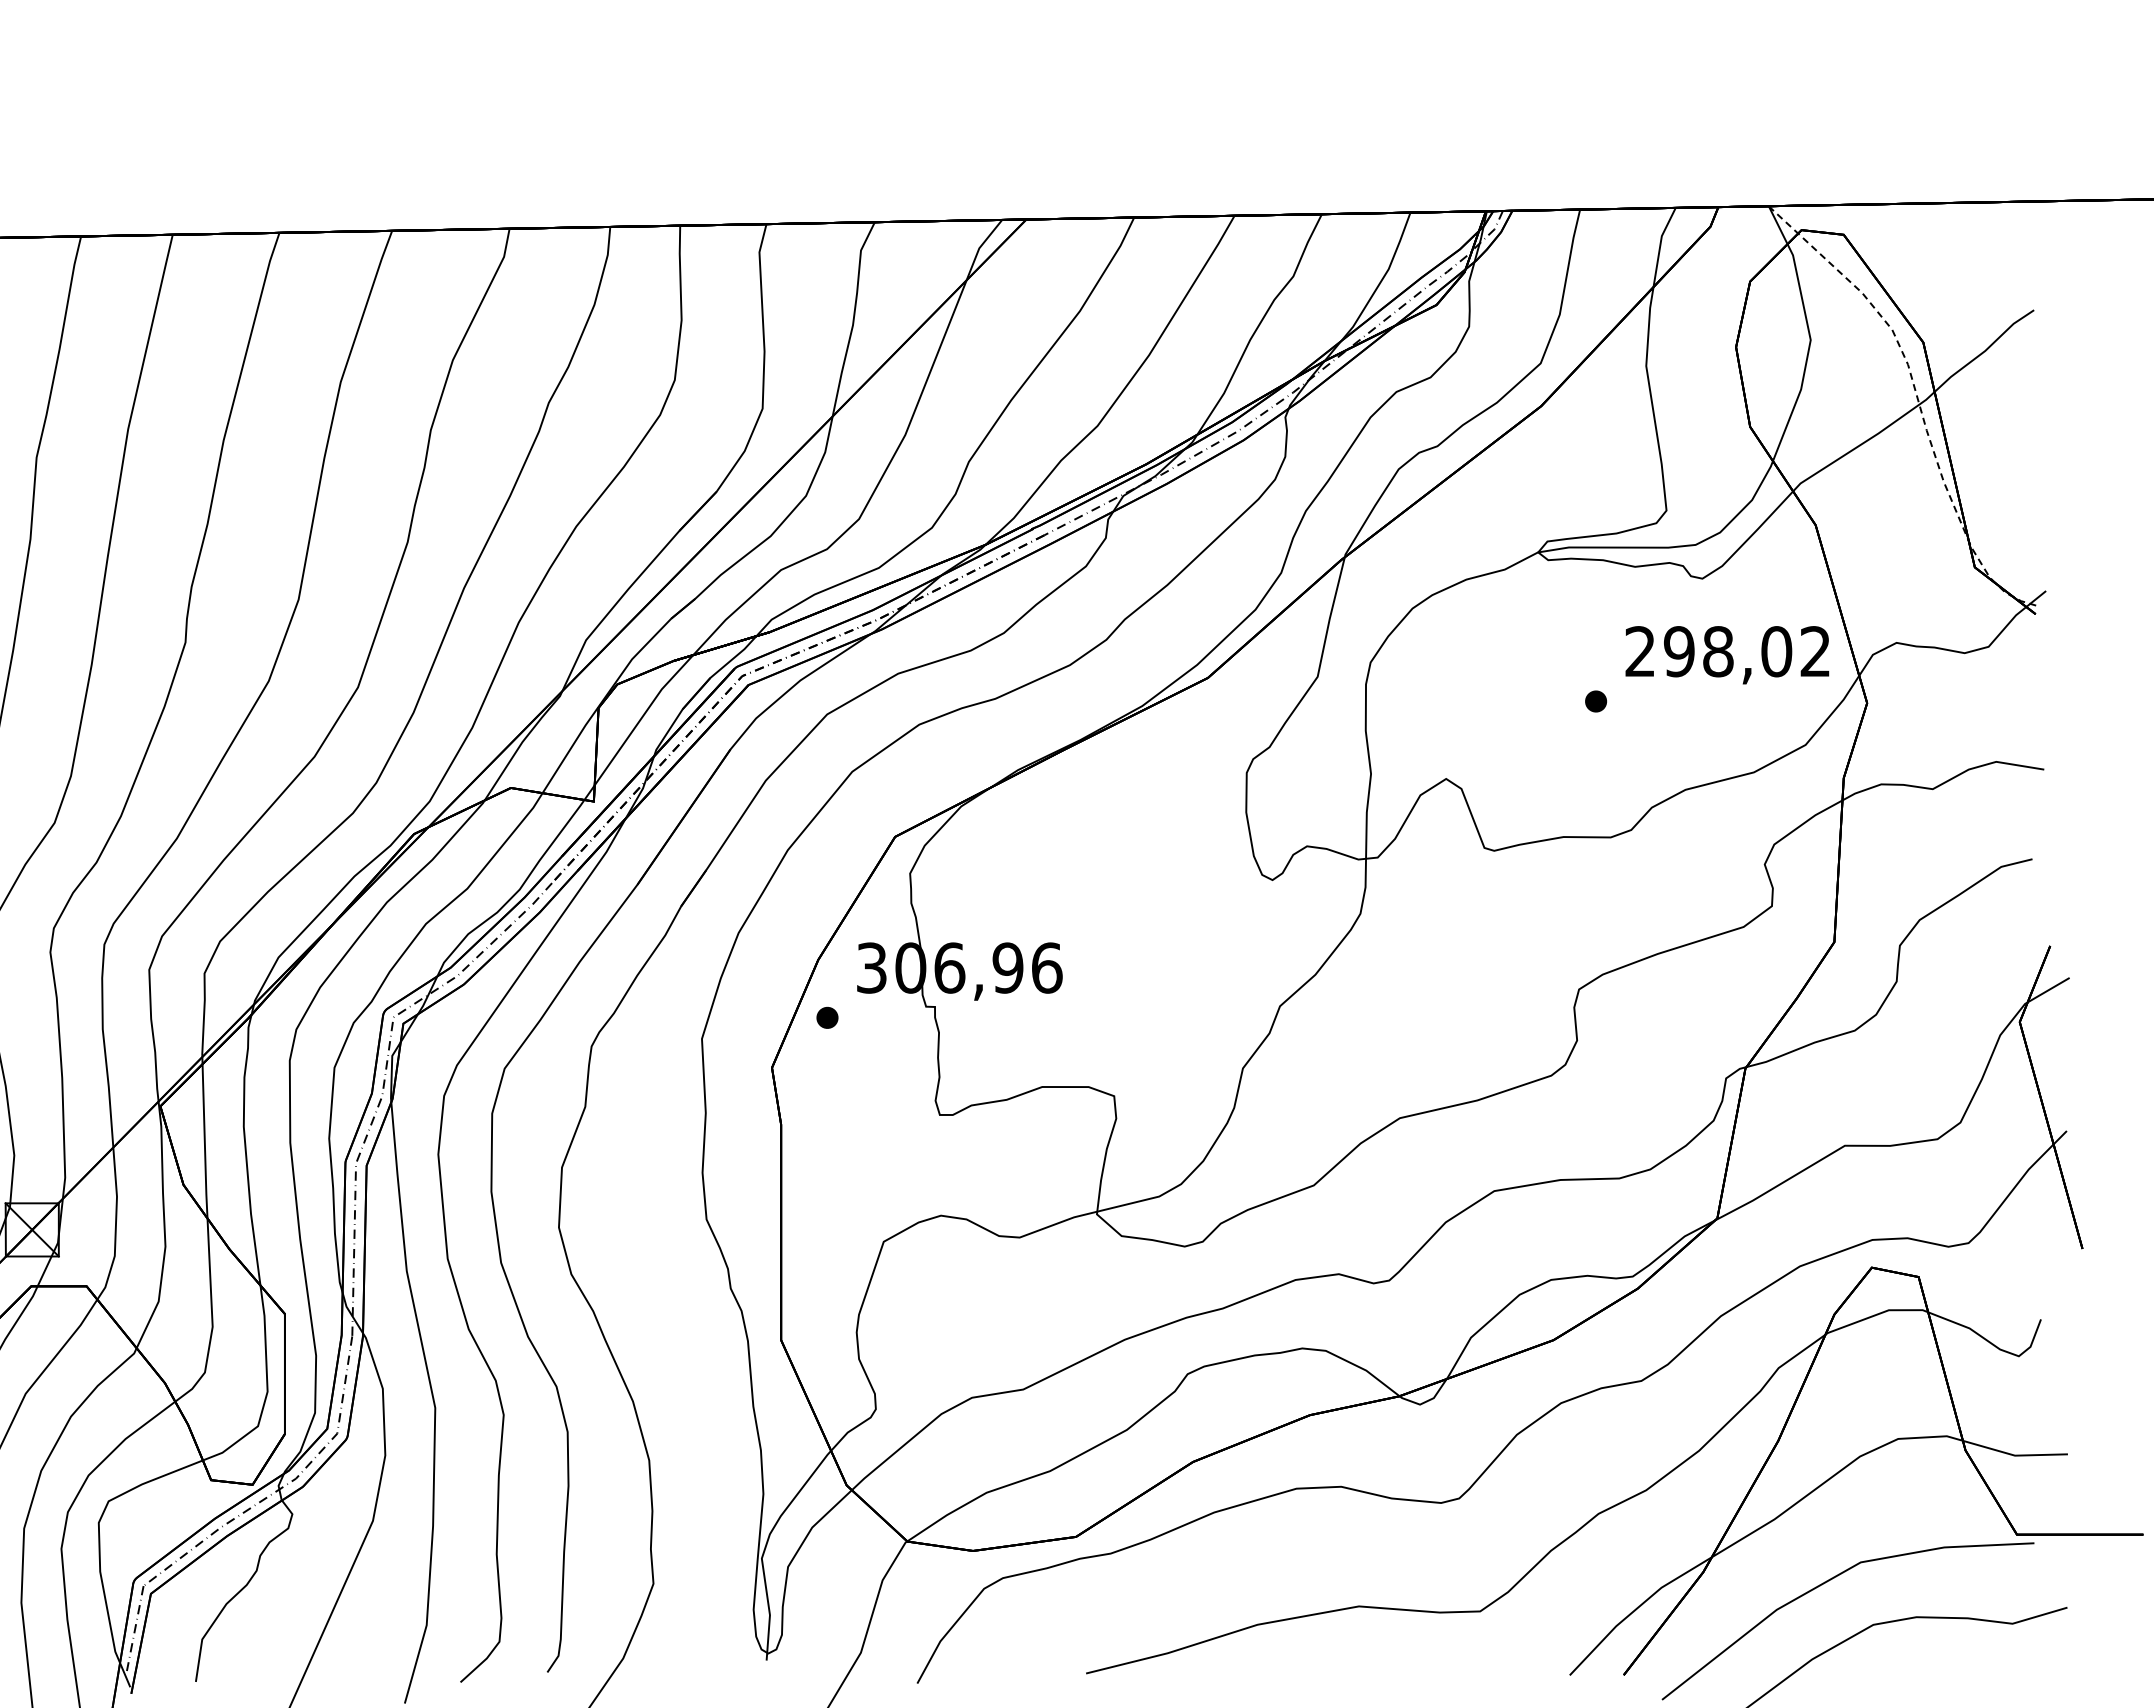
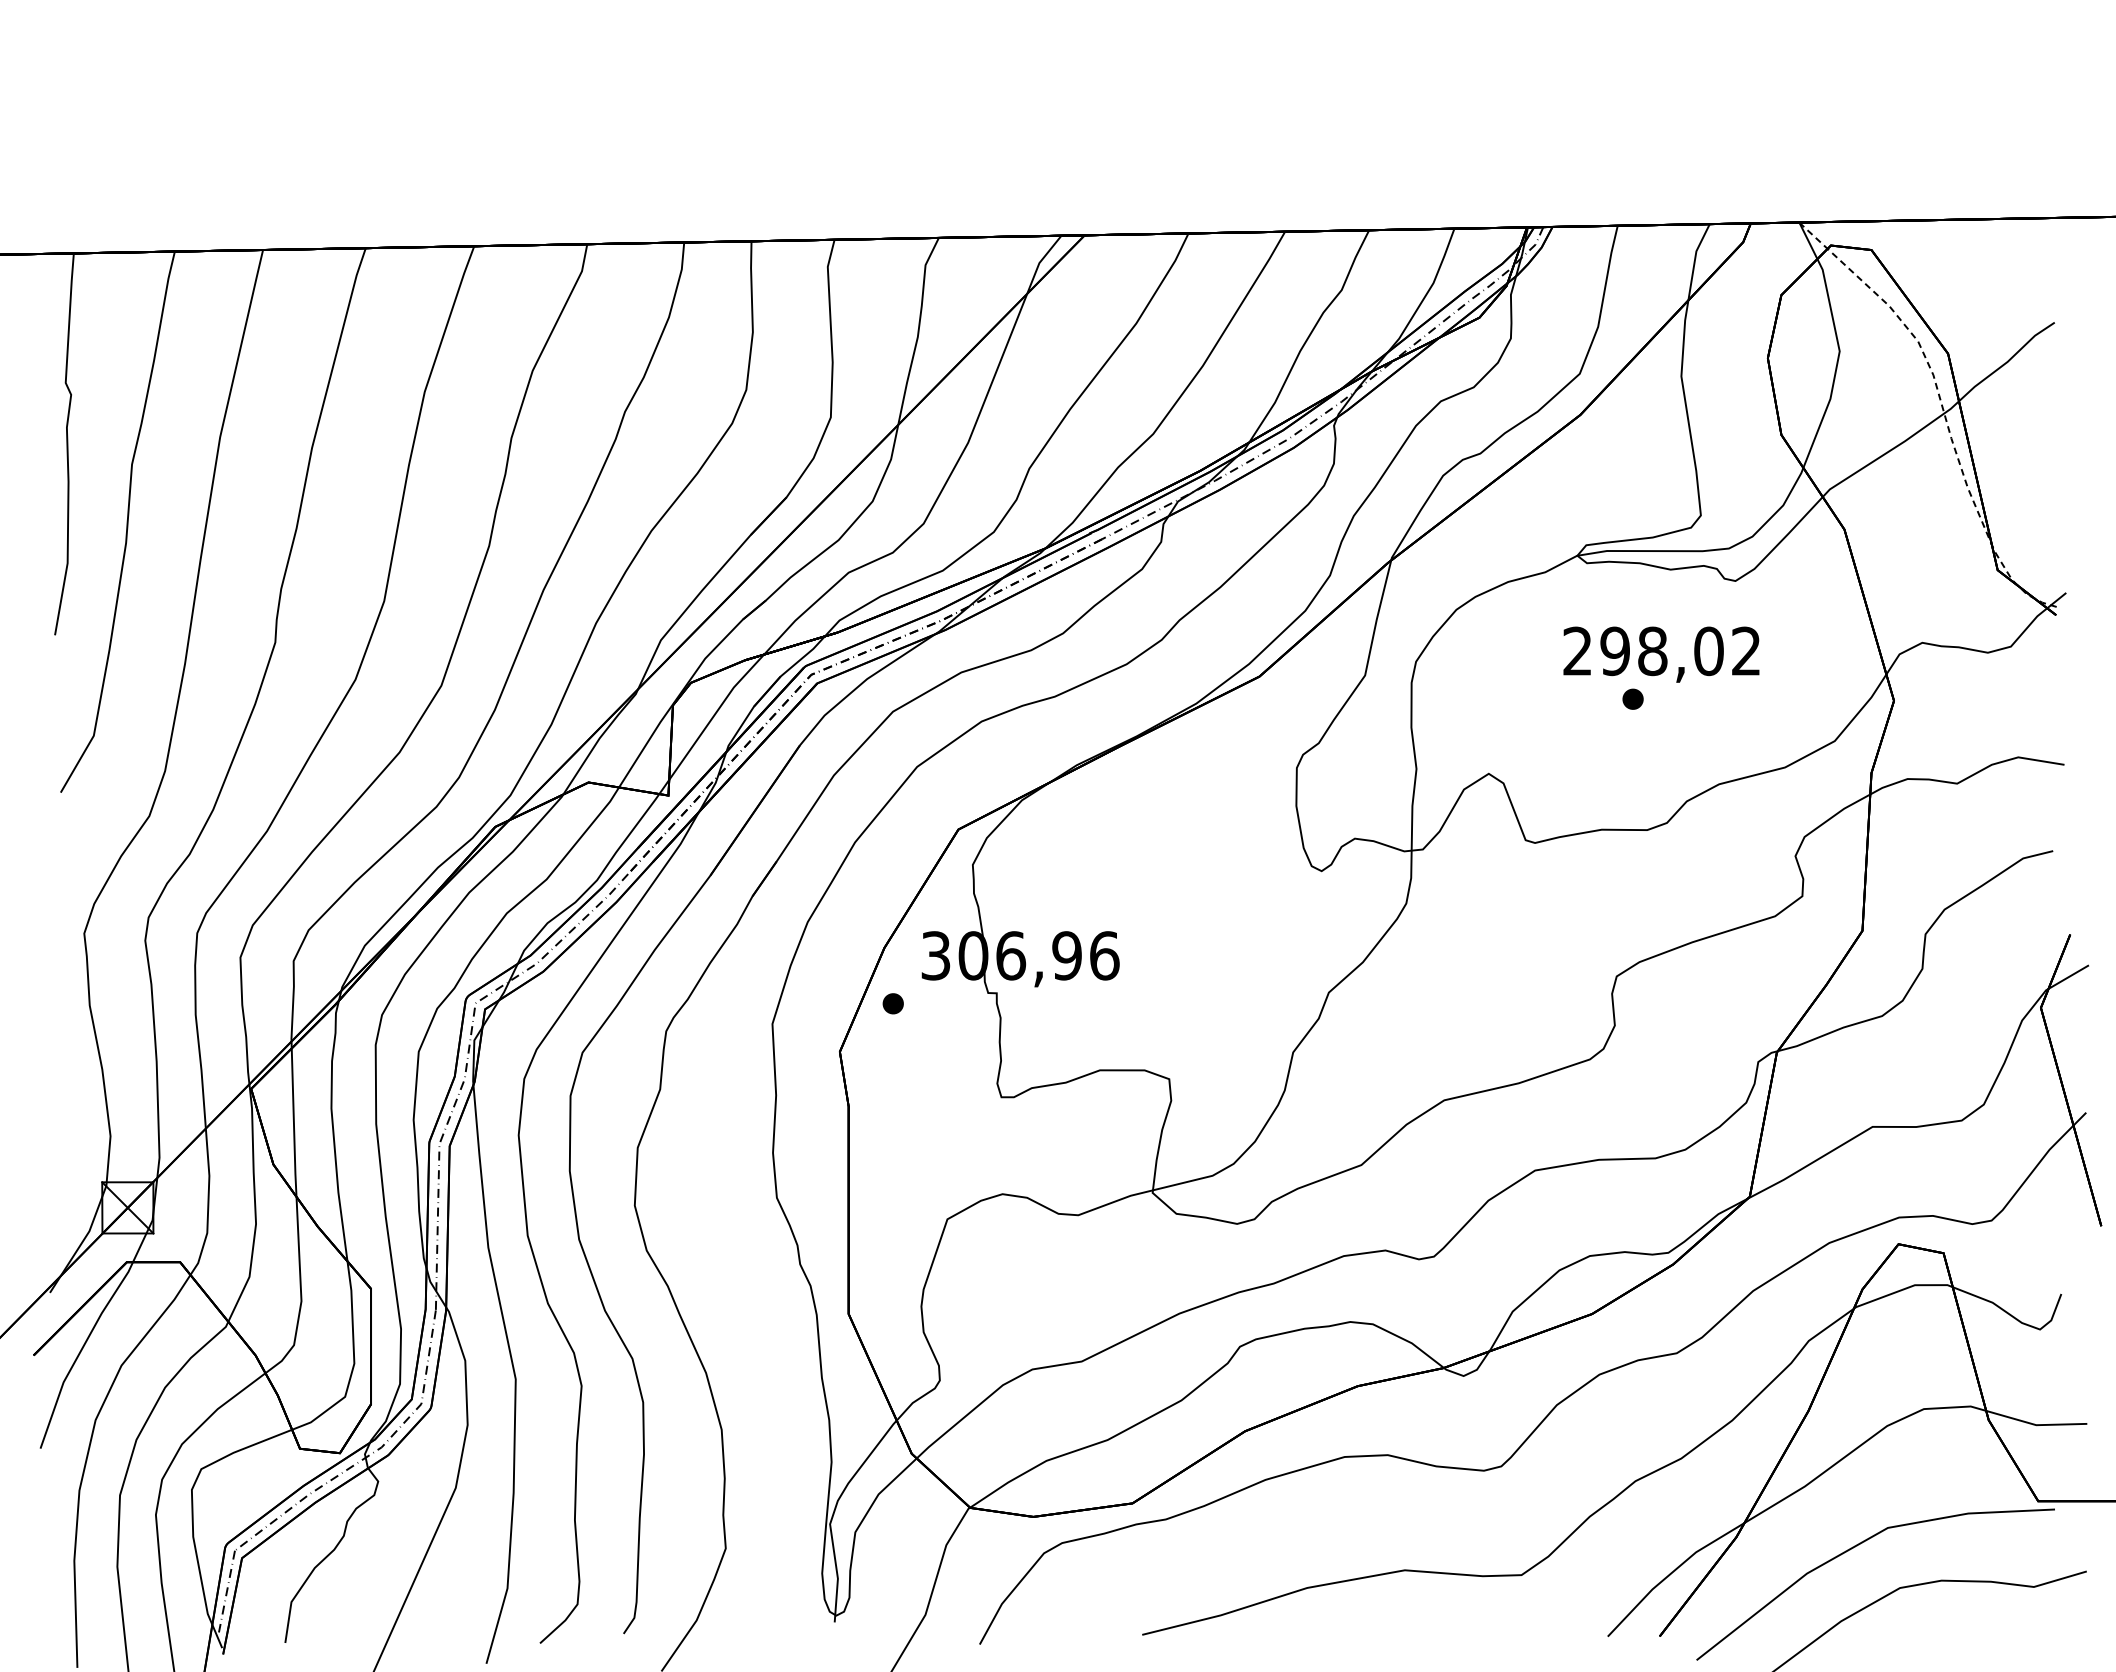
text: (1727, 654) -> (1661, 654), moved

